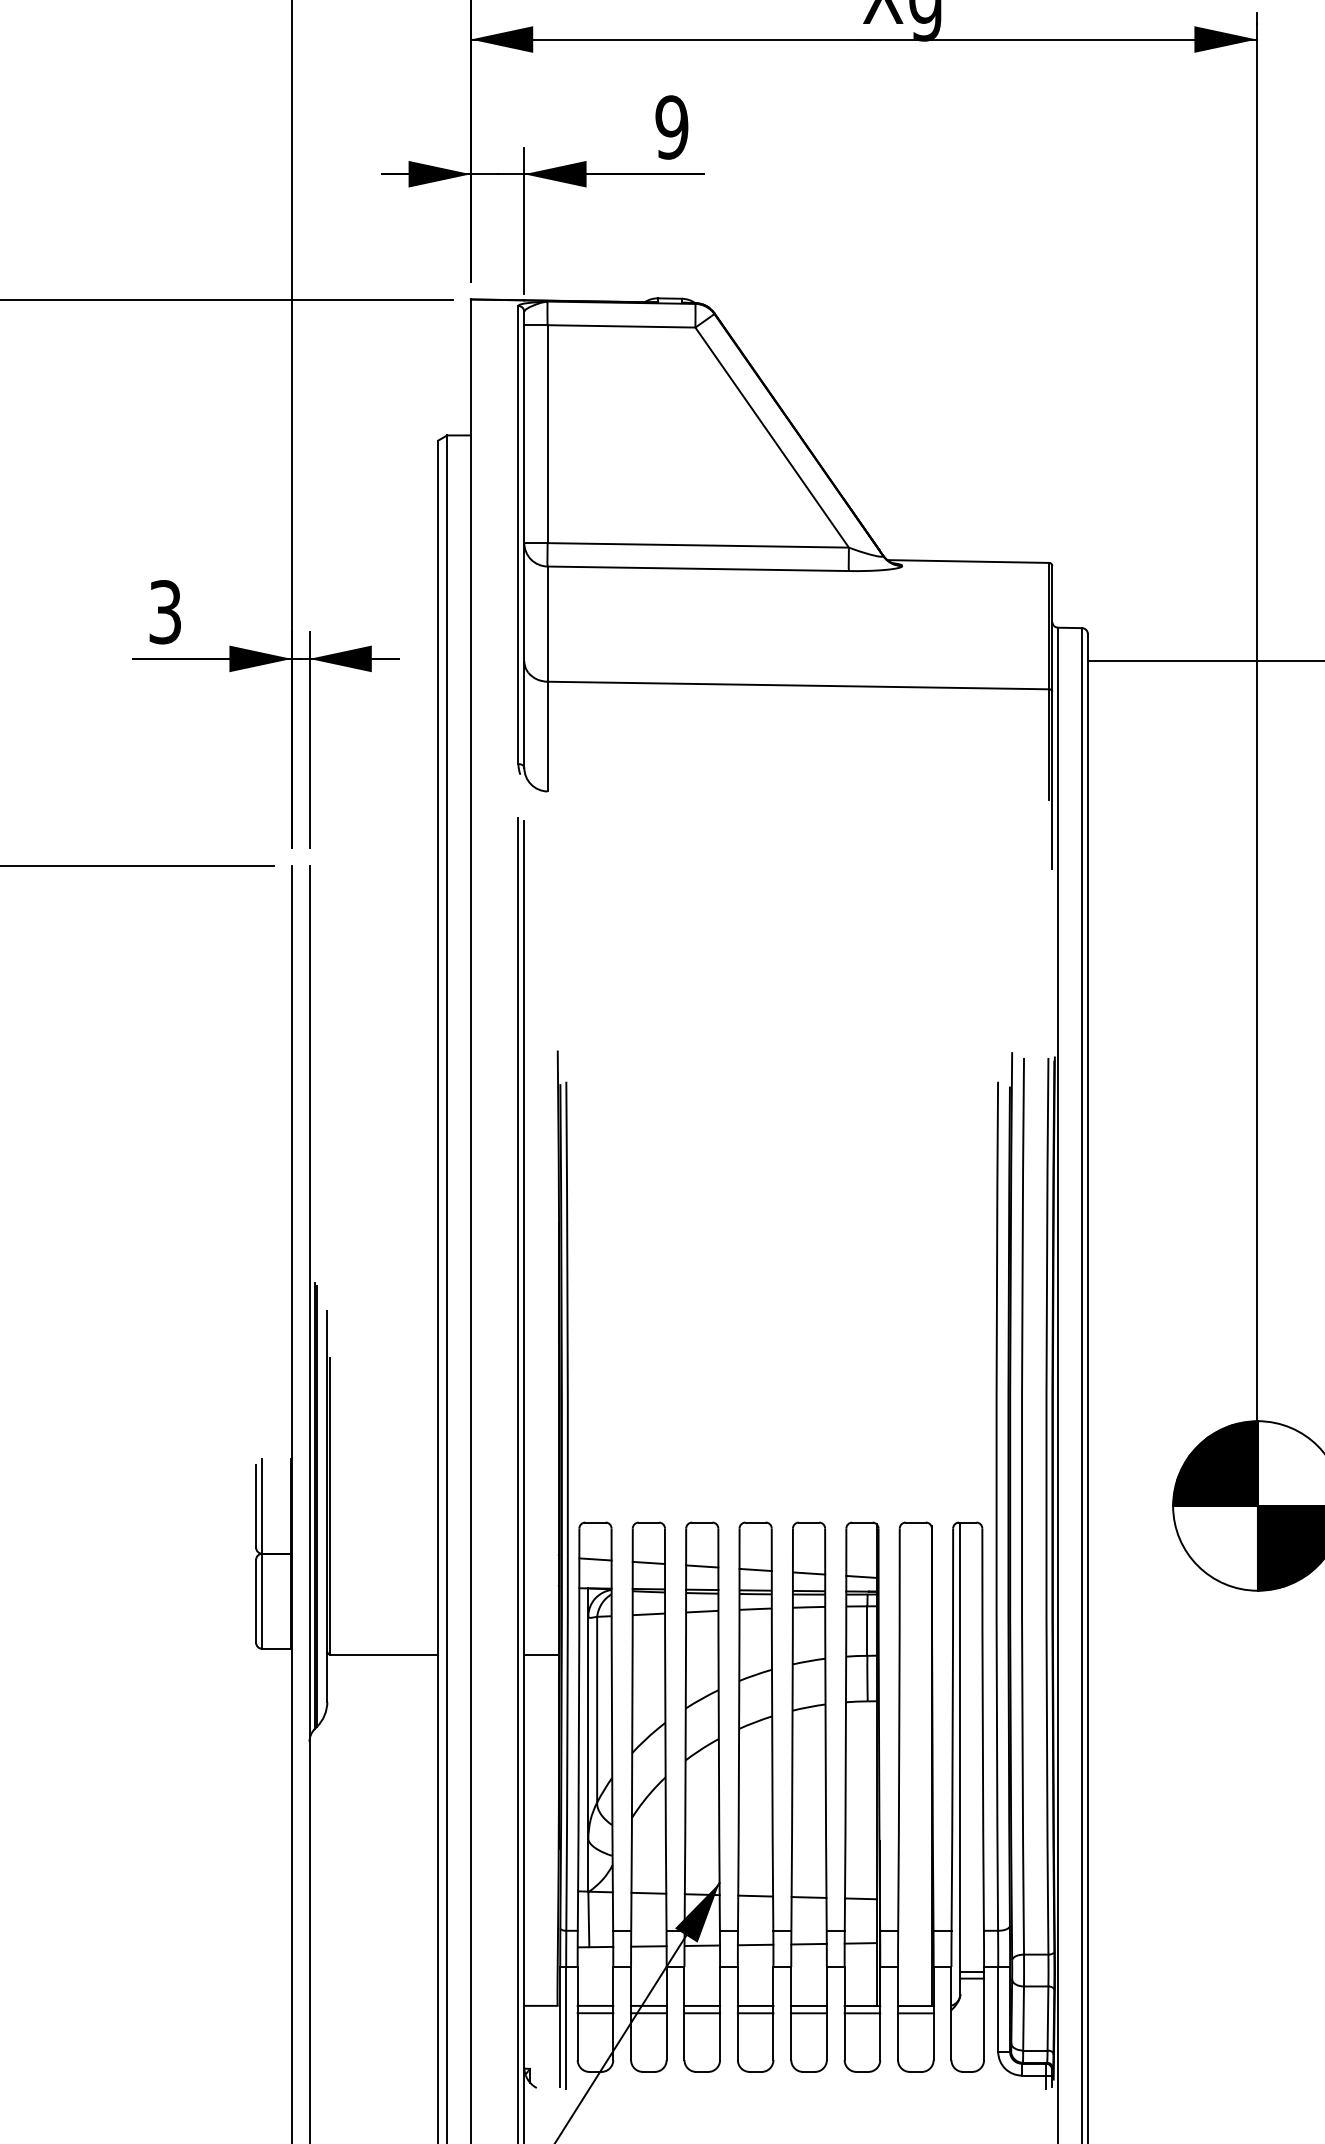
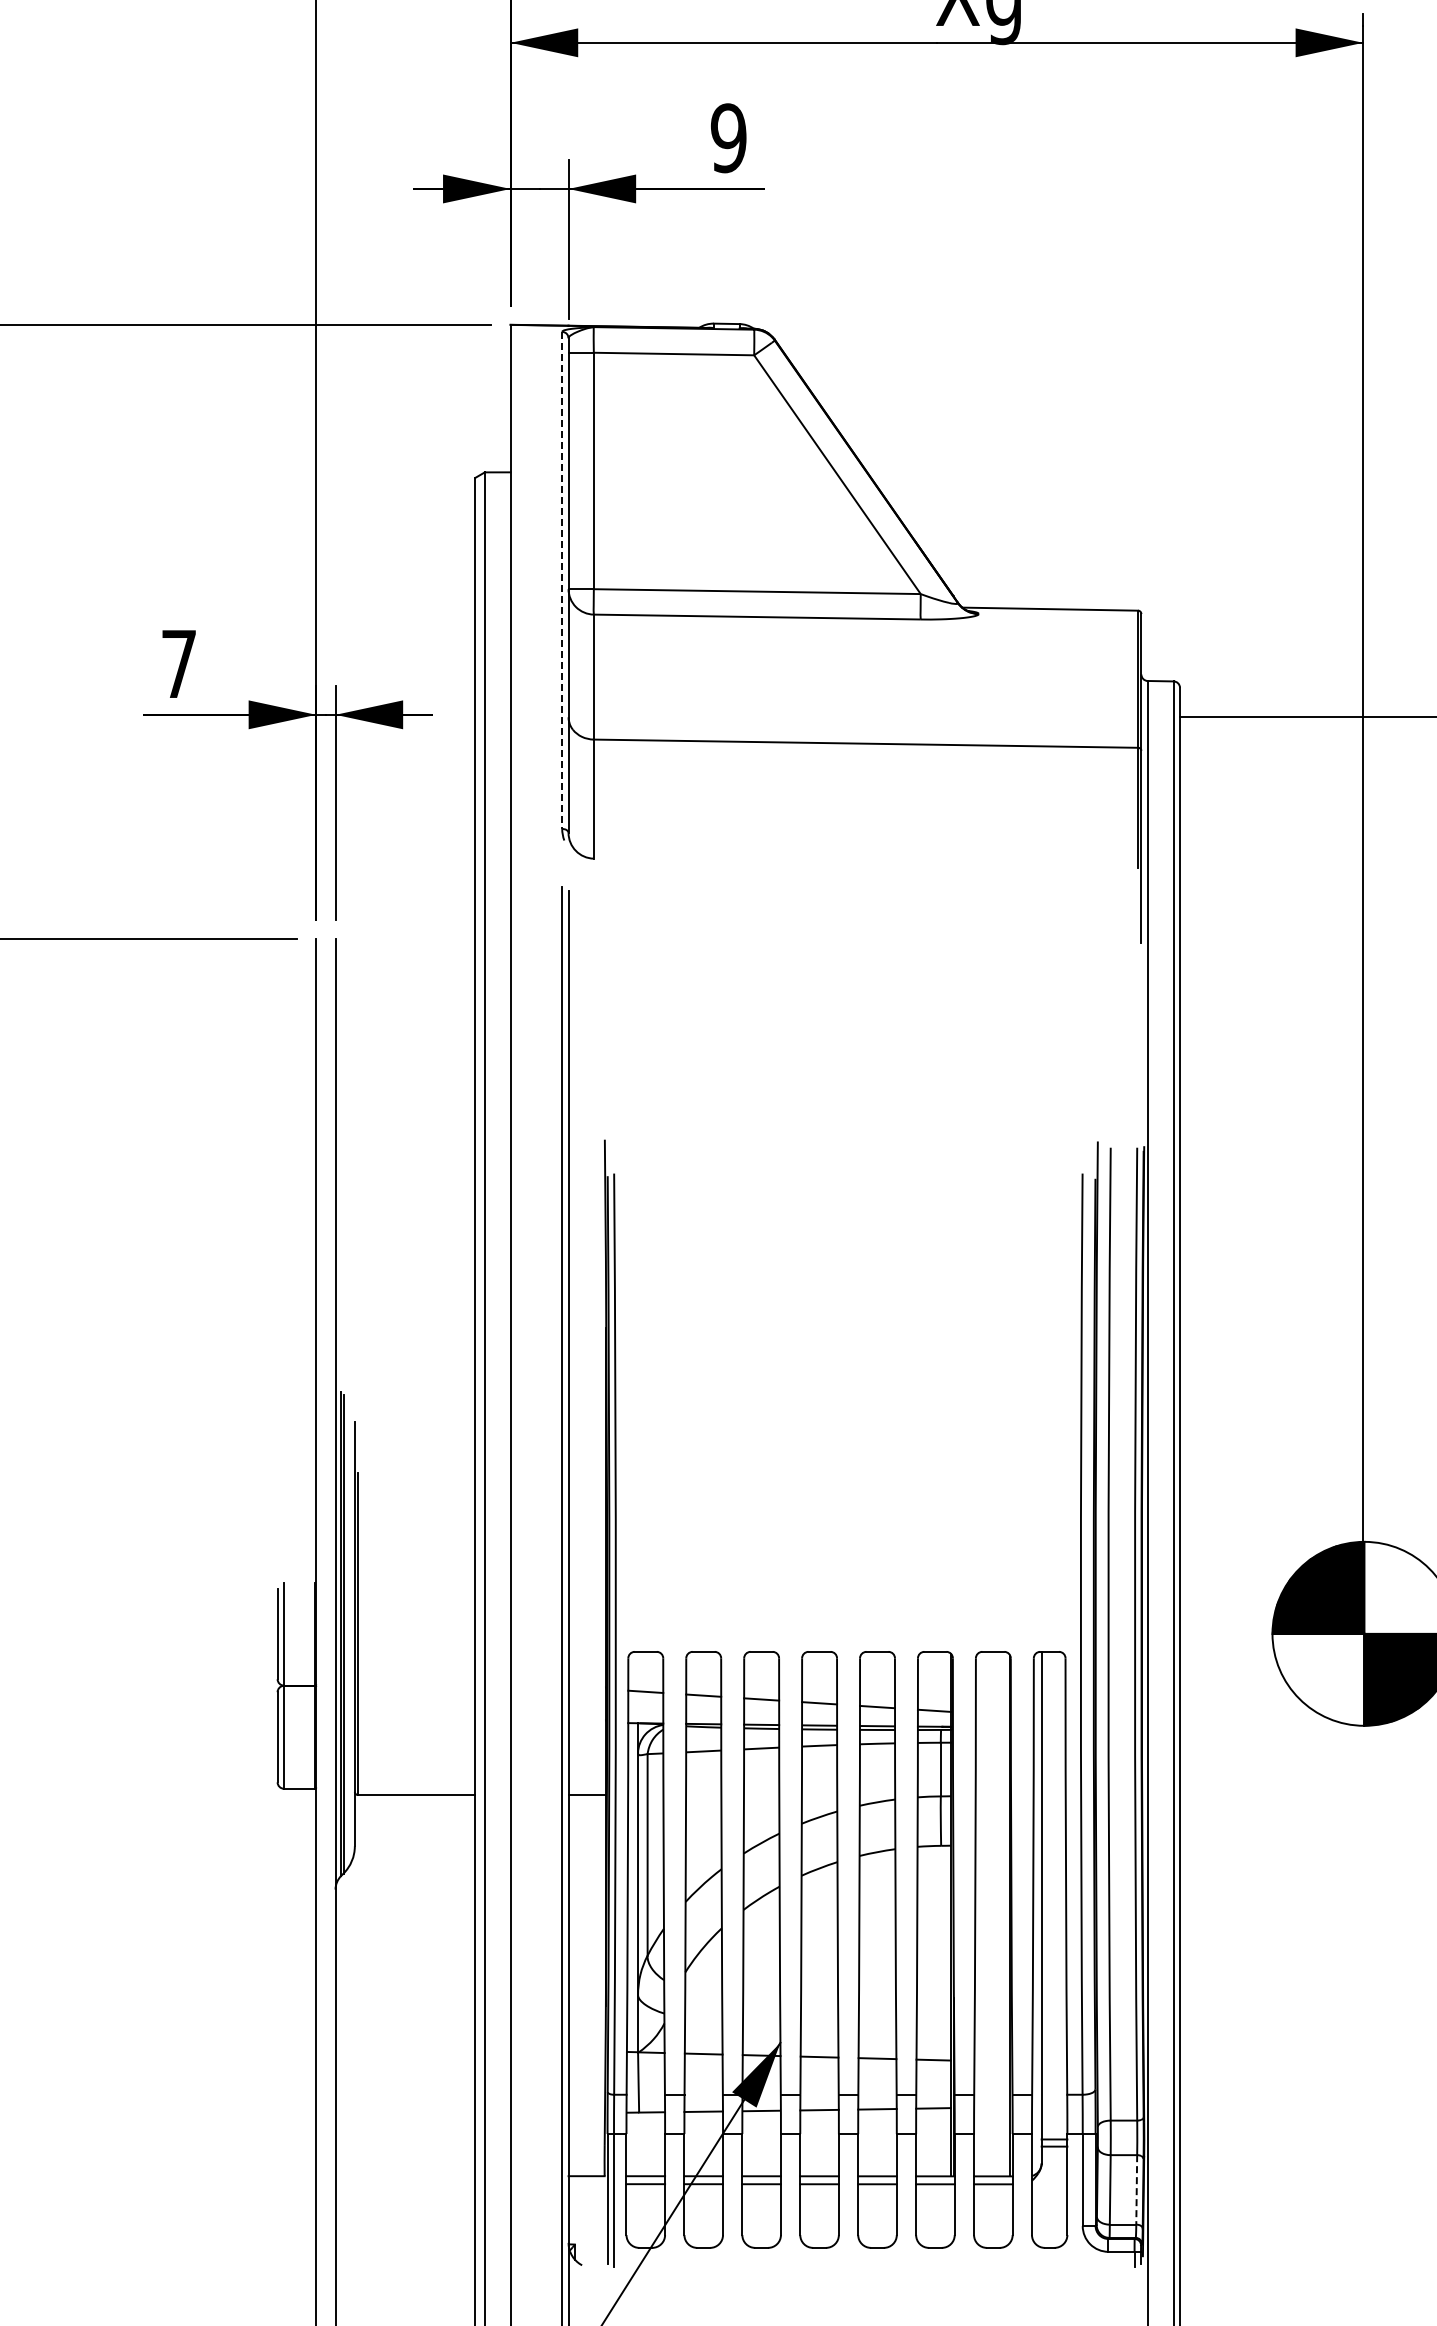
line: (518, 535) -> (562, 580), solid -> dashed
text: (165, 612) -> (179, 664), 3 -> 7
line: (1047, 2018) -> (1136, 2189), solid -> dashed

